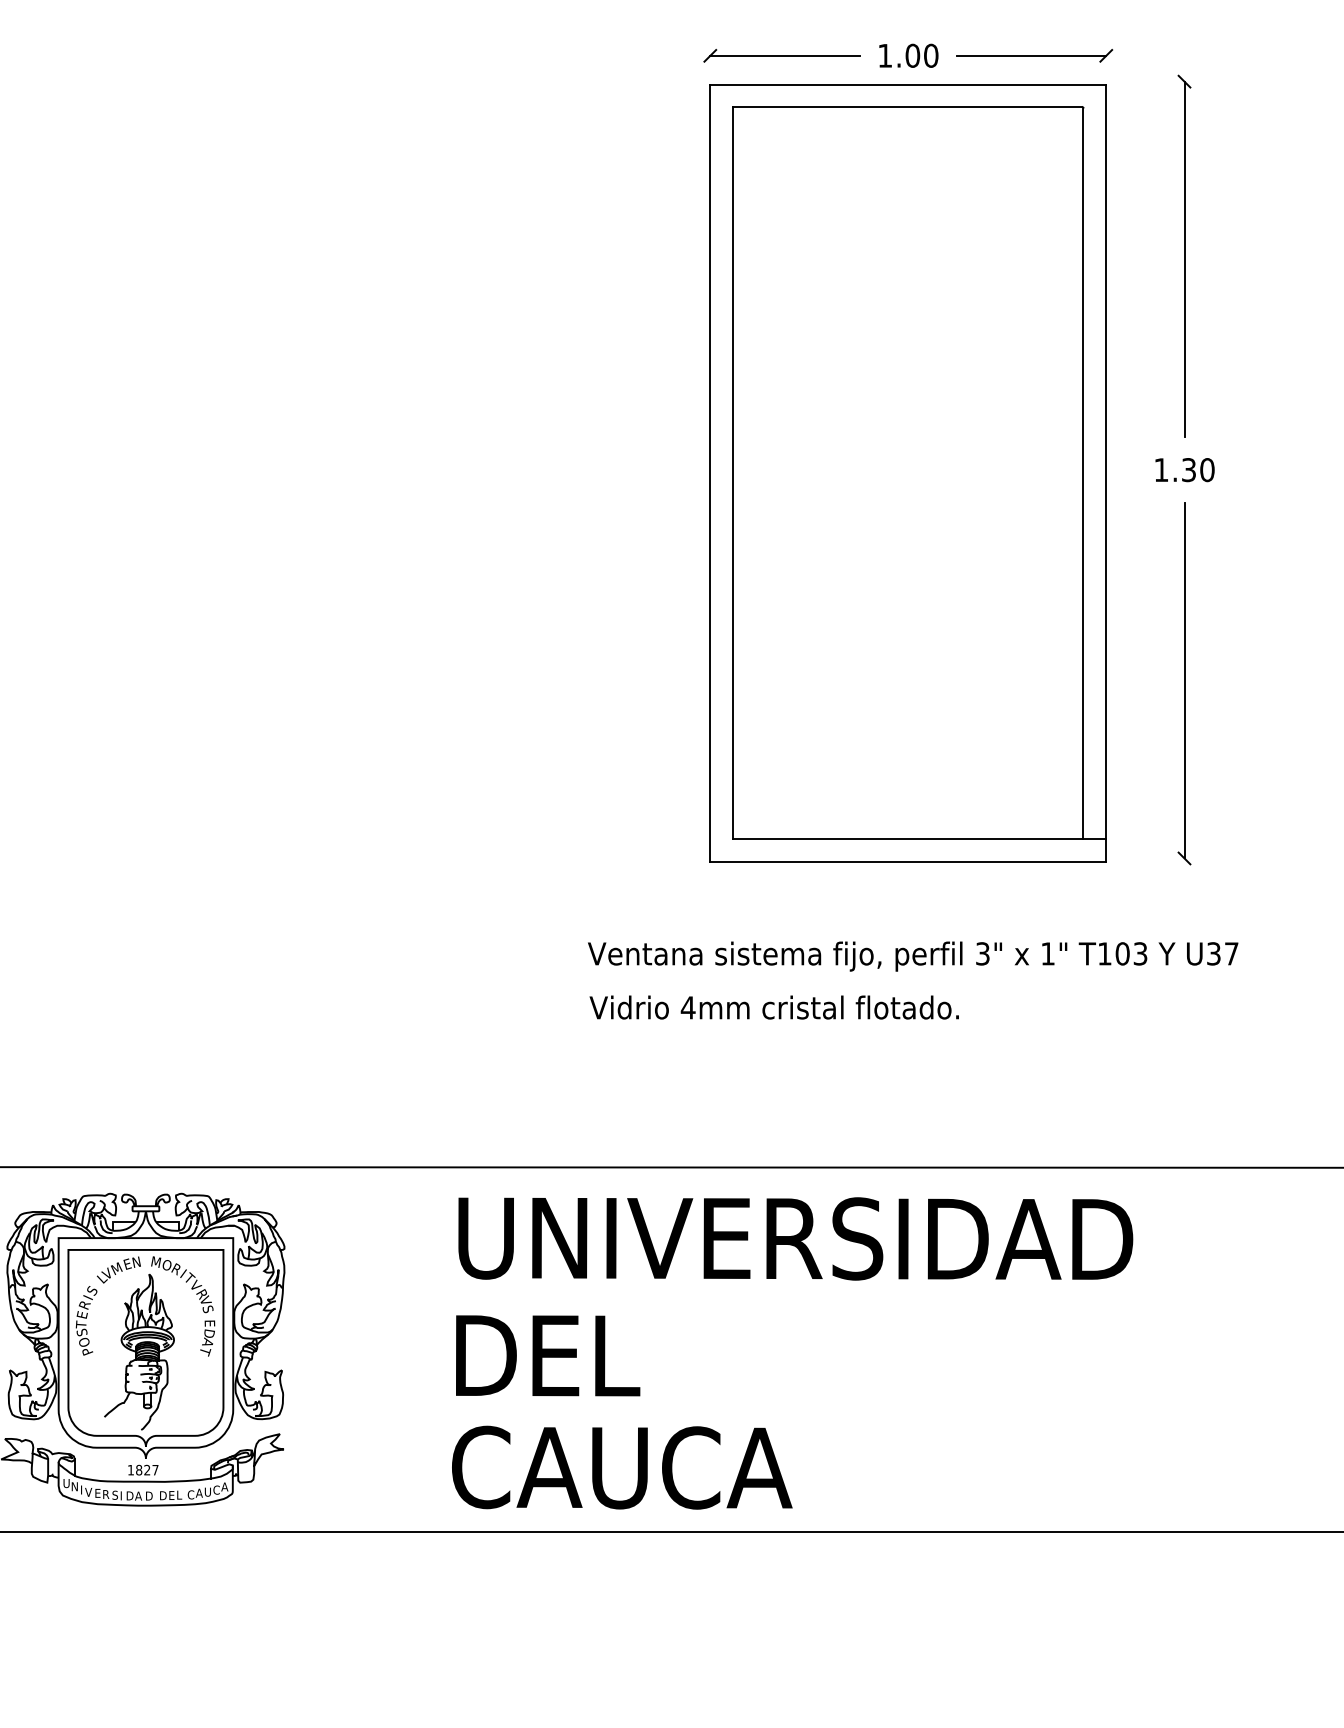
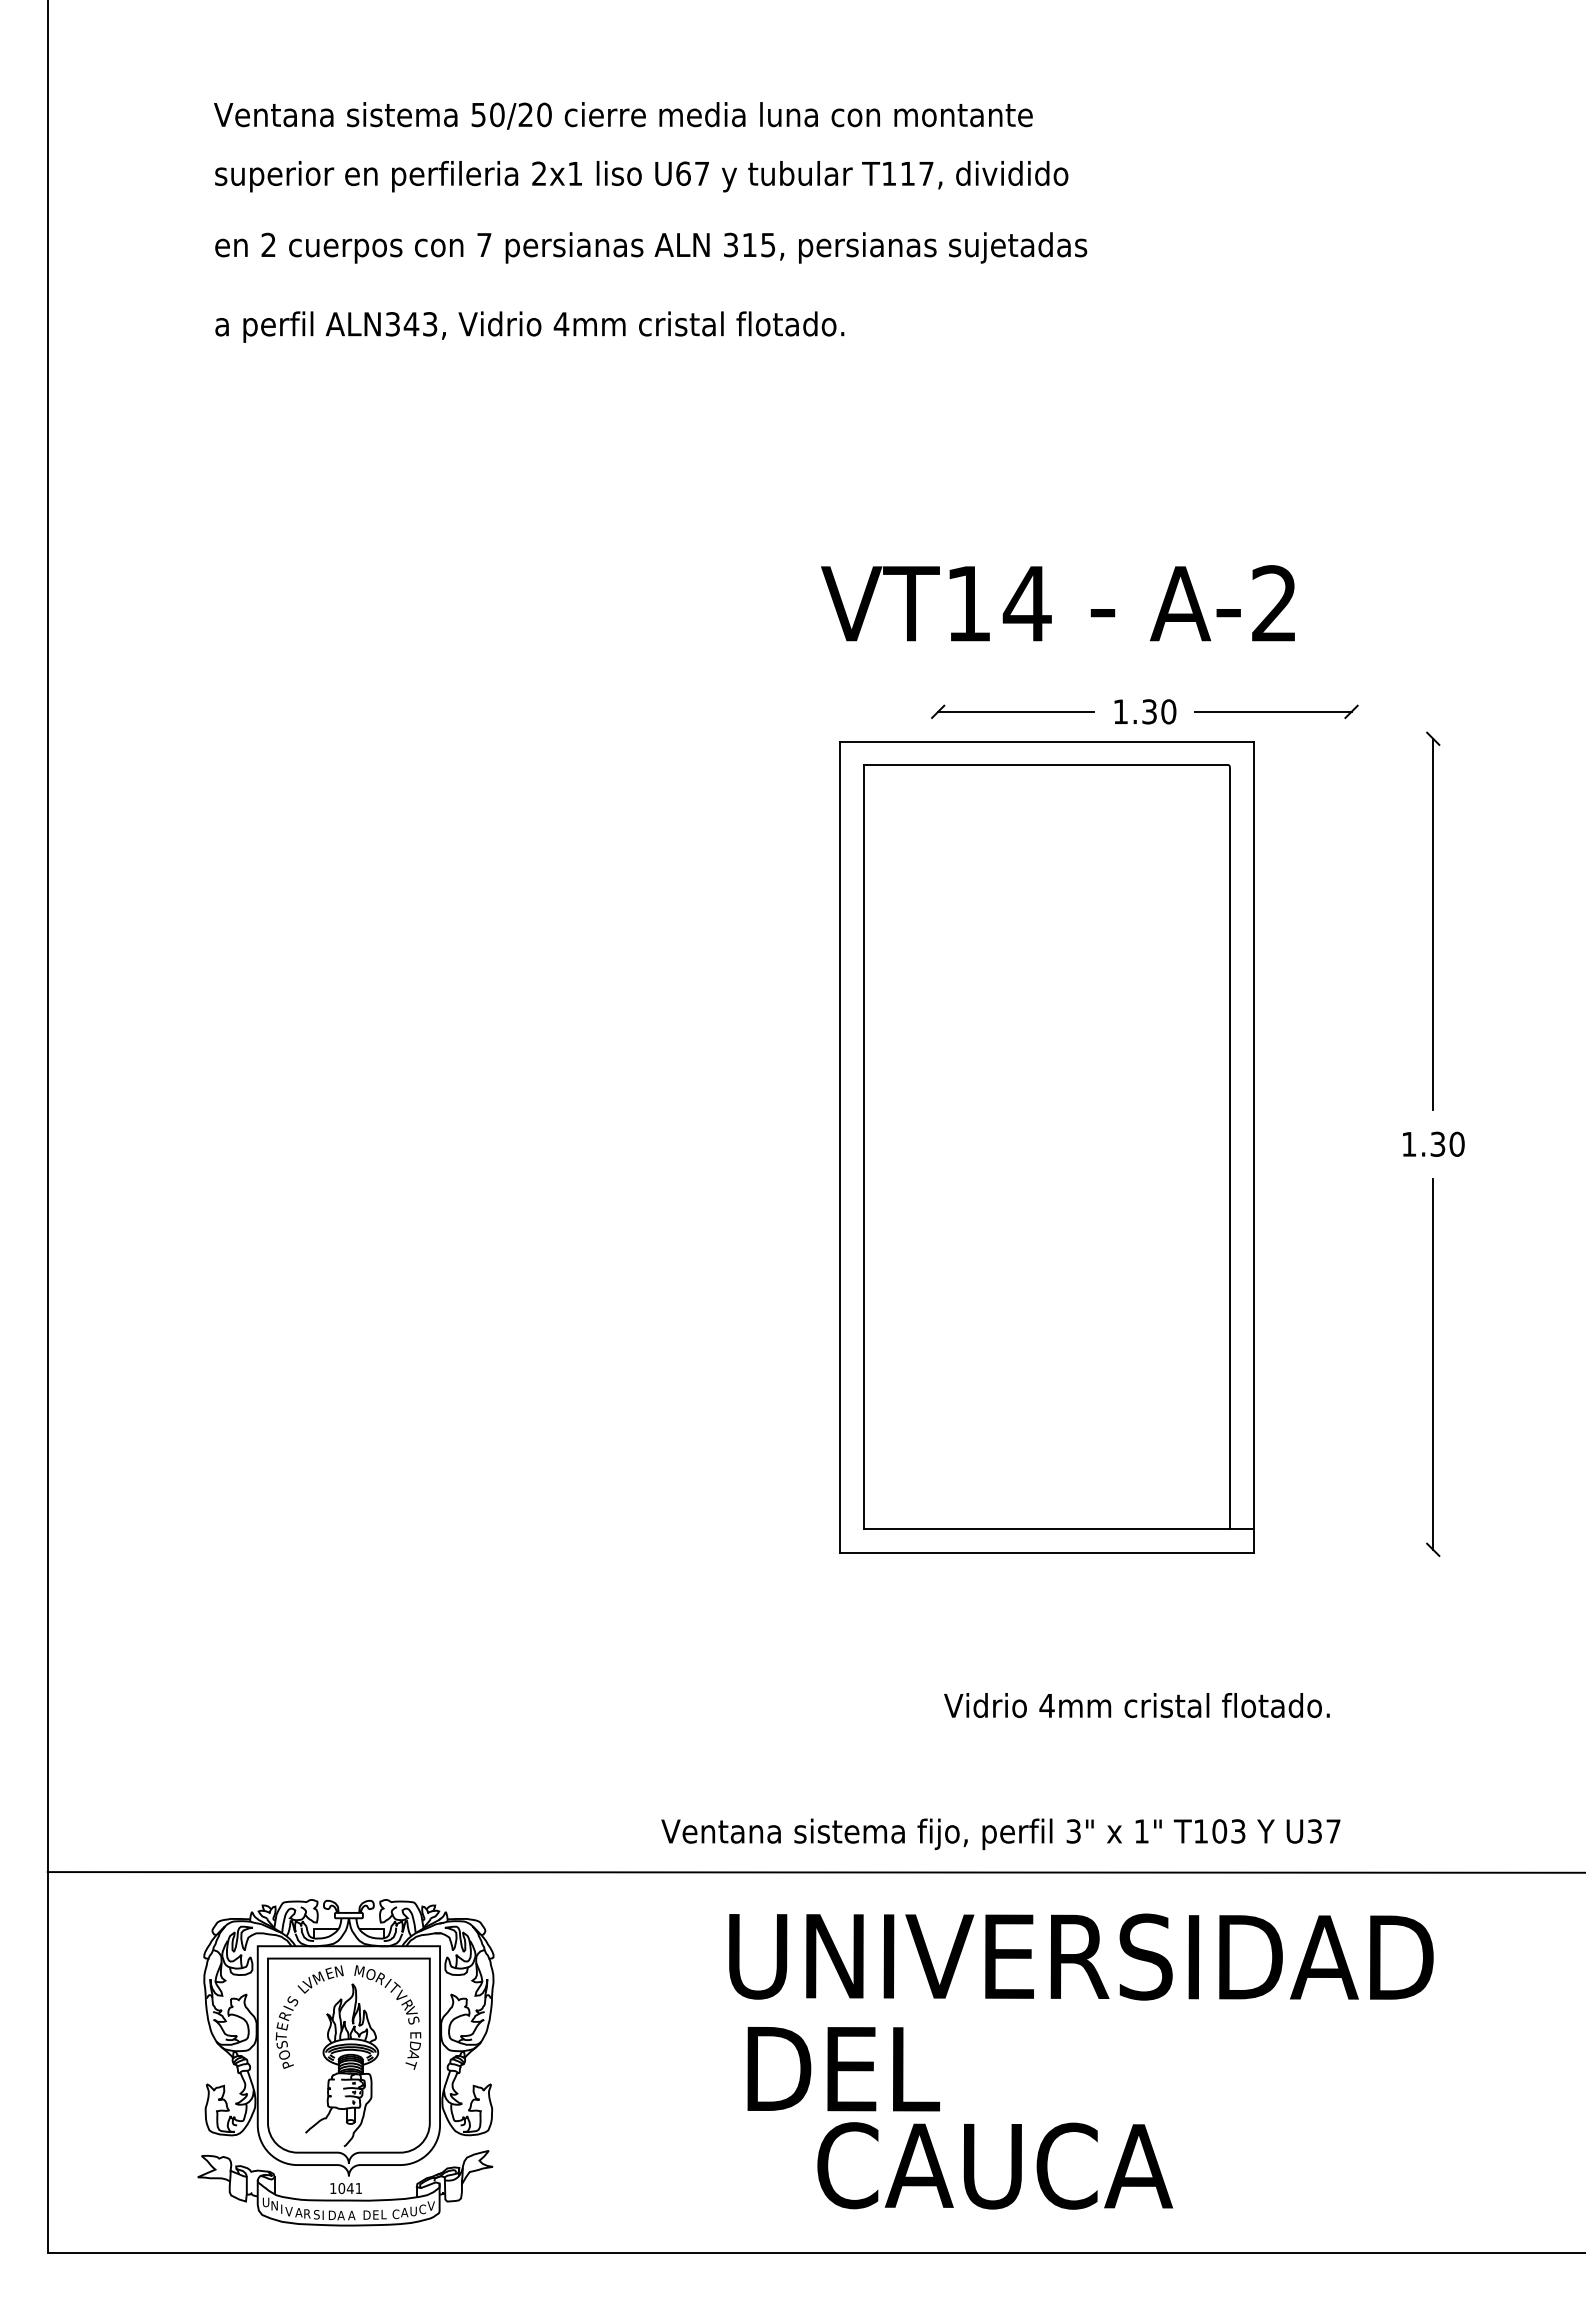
text: (912, 55) -> (1149, 711), 1.00 -> 1.30
part: (907, 473) -> (1046, 1147), moved
text: (912, 955) -> (1000, 1833), moved
text: (773, 1007) -> (1136, 1705), moved
text: (795, 1238) -> (1081, 1956), moved
text: (547, 1356) -> (843, 2069), moved
text: (621, 1467) -> (994, 2165), moved
text: (146, 1470) -> (349, 2188), 1827 -> 1041
text: (224, 1486) -> (430, 2205), A -> V
text: (97, 1493) -> (298, 2212), E -> A
text: (148, 1496) -> (351, 2215), D -> A

